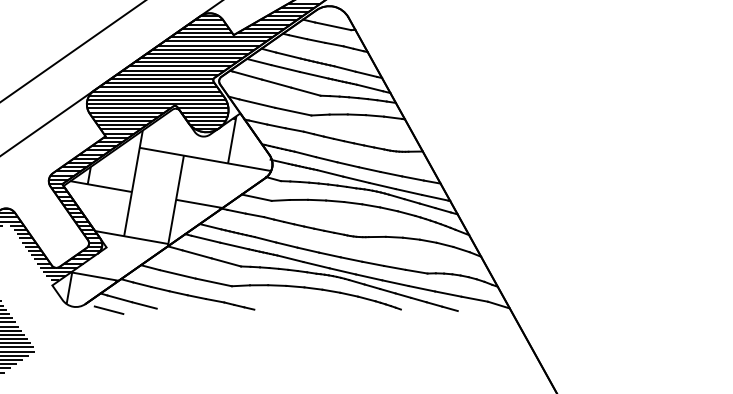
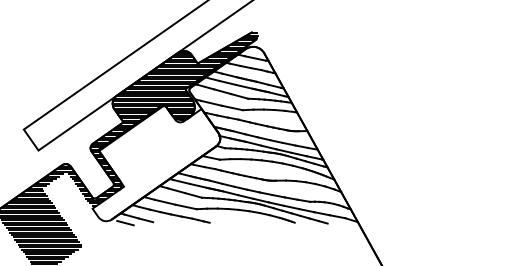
hatch: (167, 205) -> (159, 162), removed

